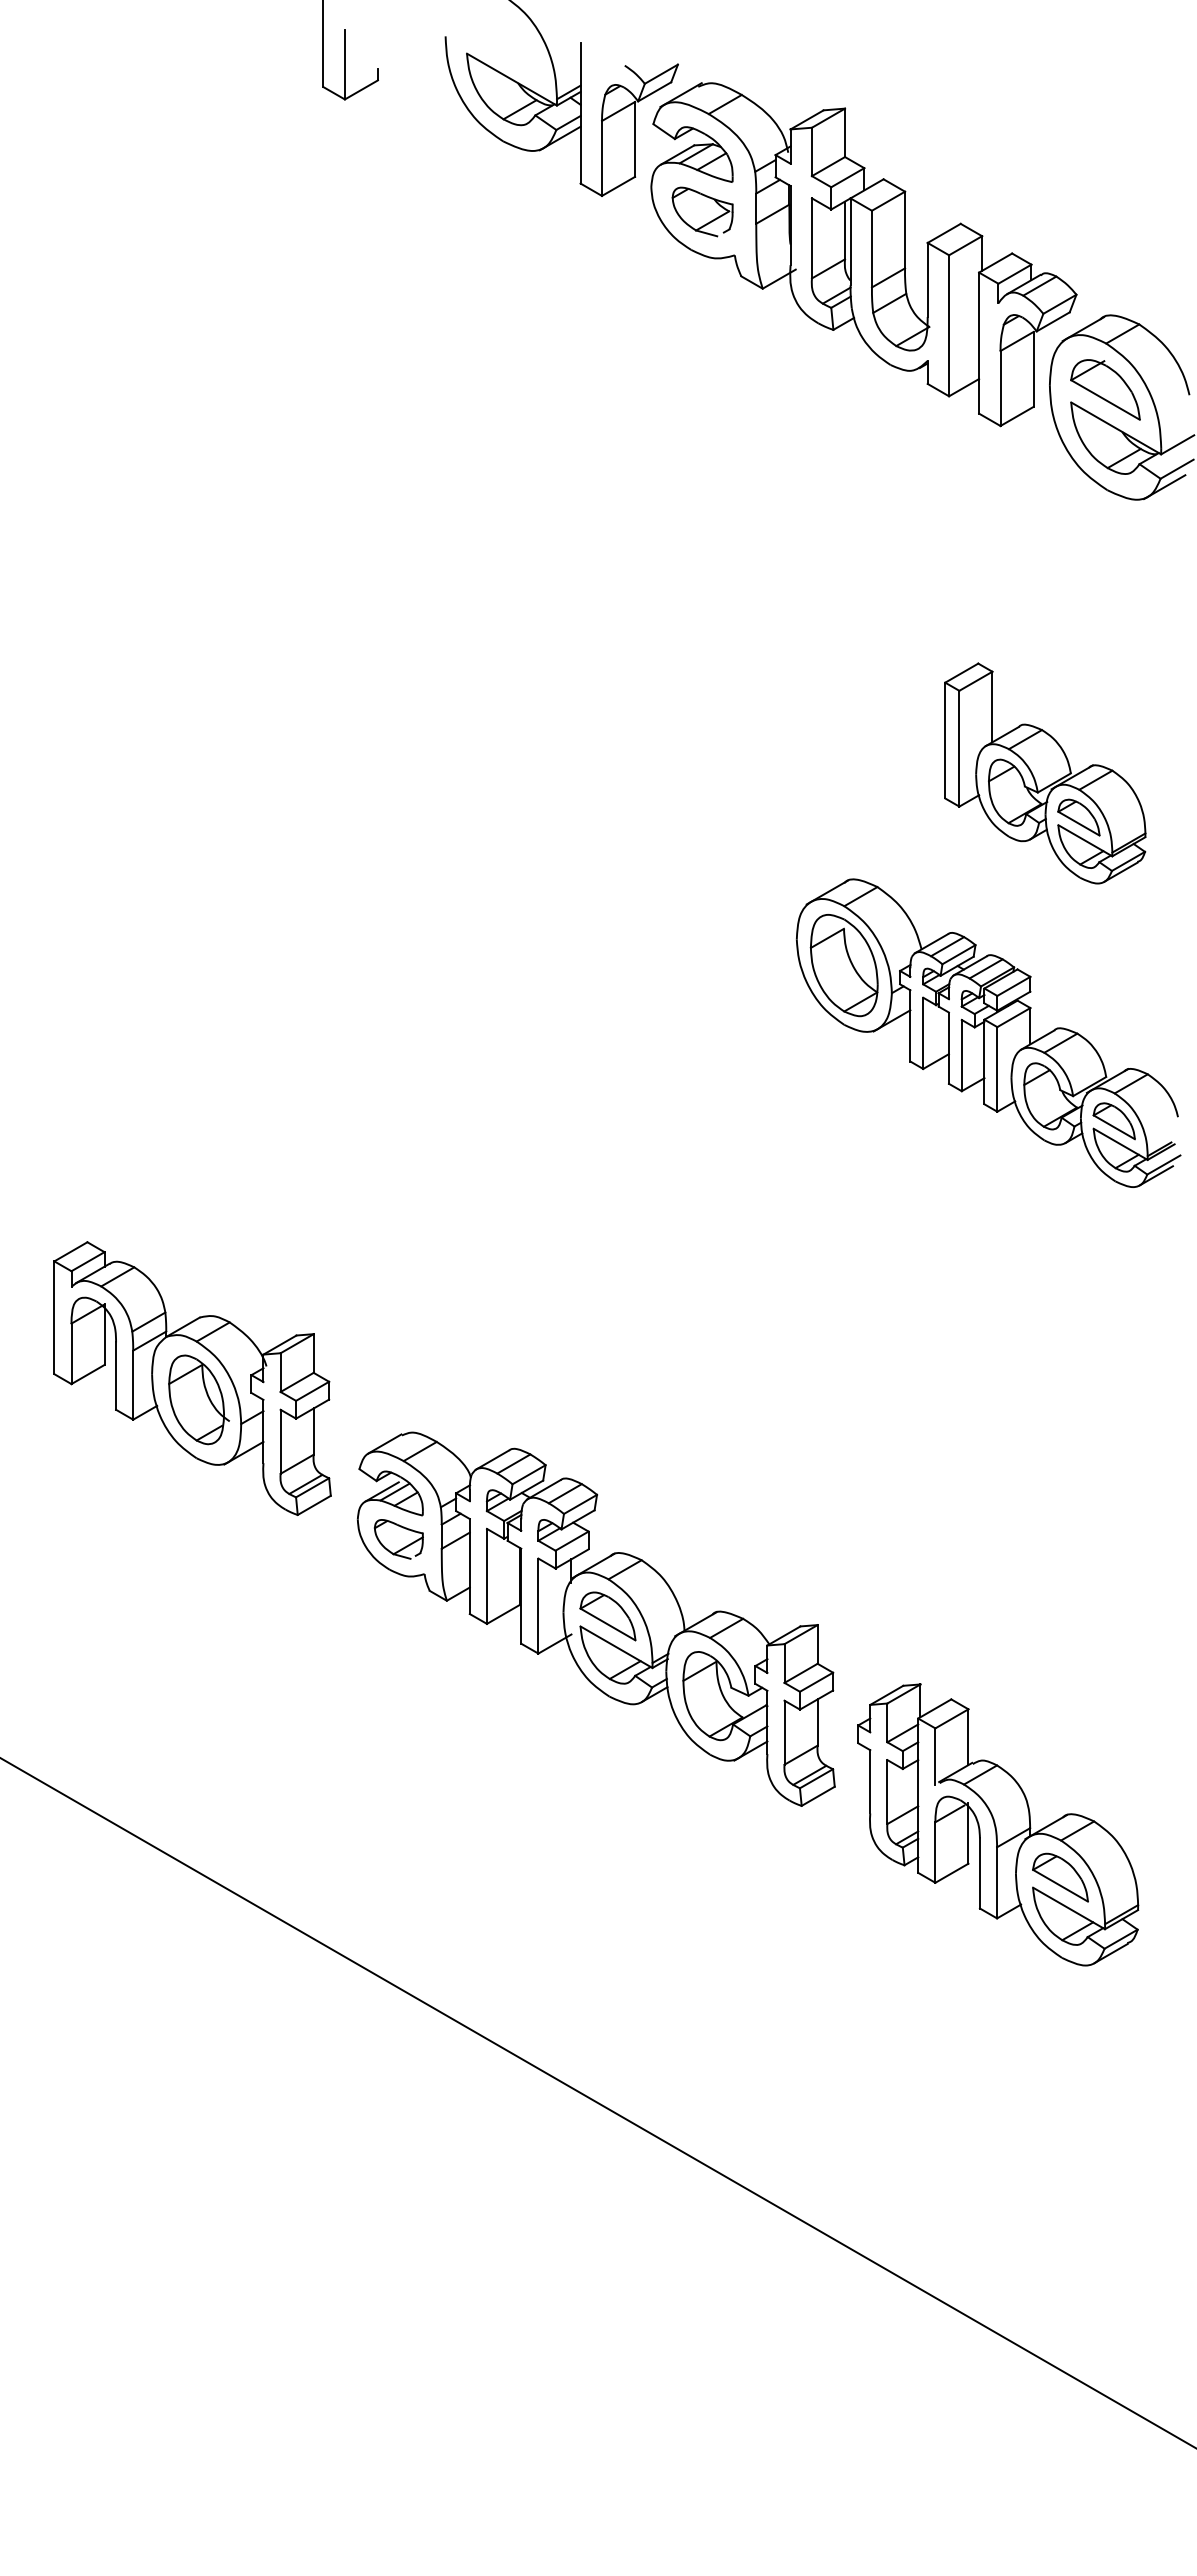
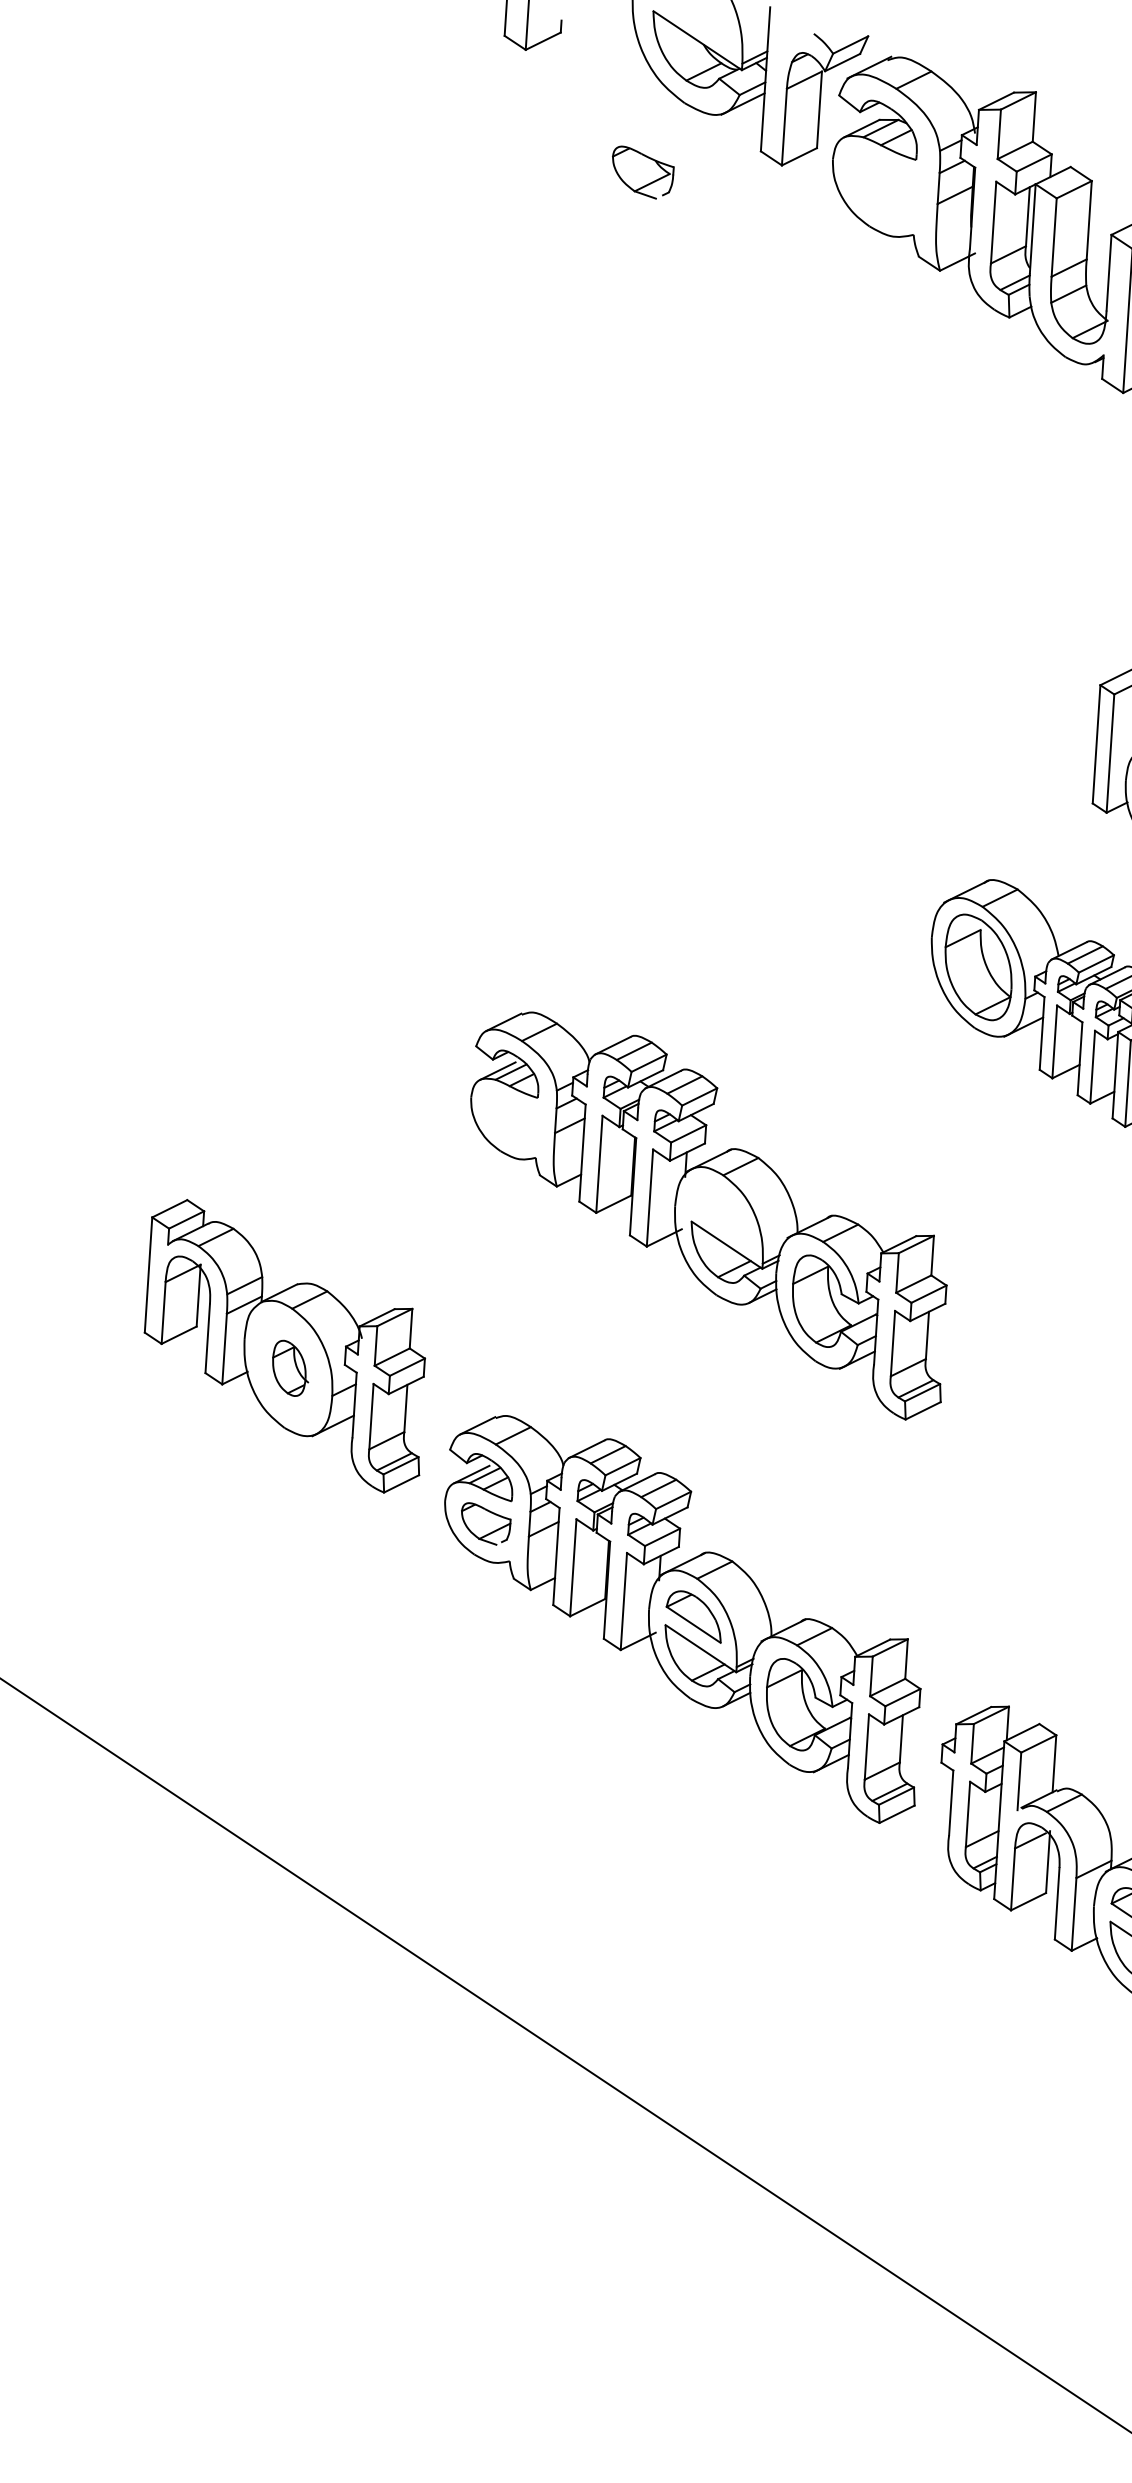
part: (702, 211) -> (642, 172), moved
part: (595, 1223) -> (707, 1214), added
part: (198, 1399) -> (290, 1368), size x0.6

